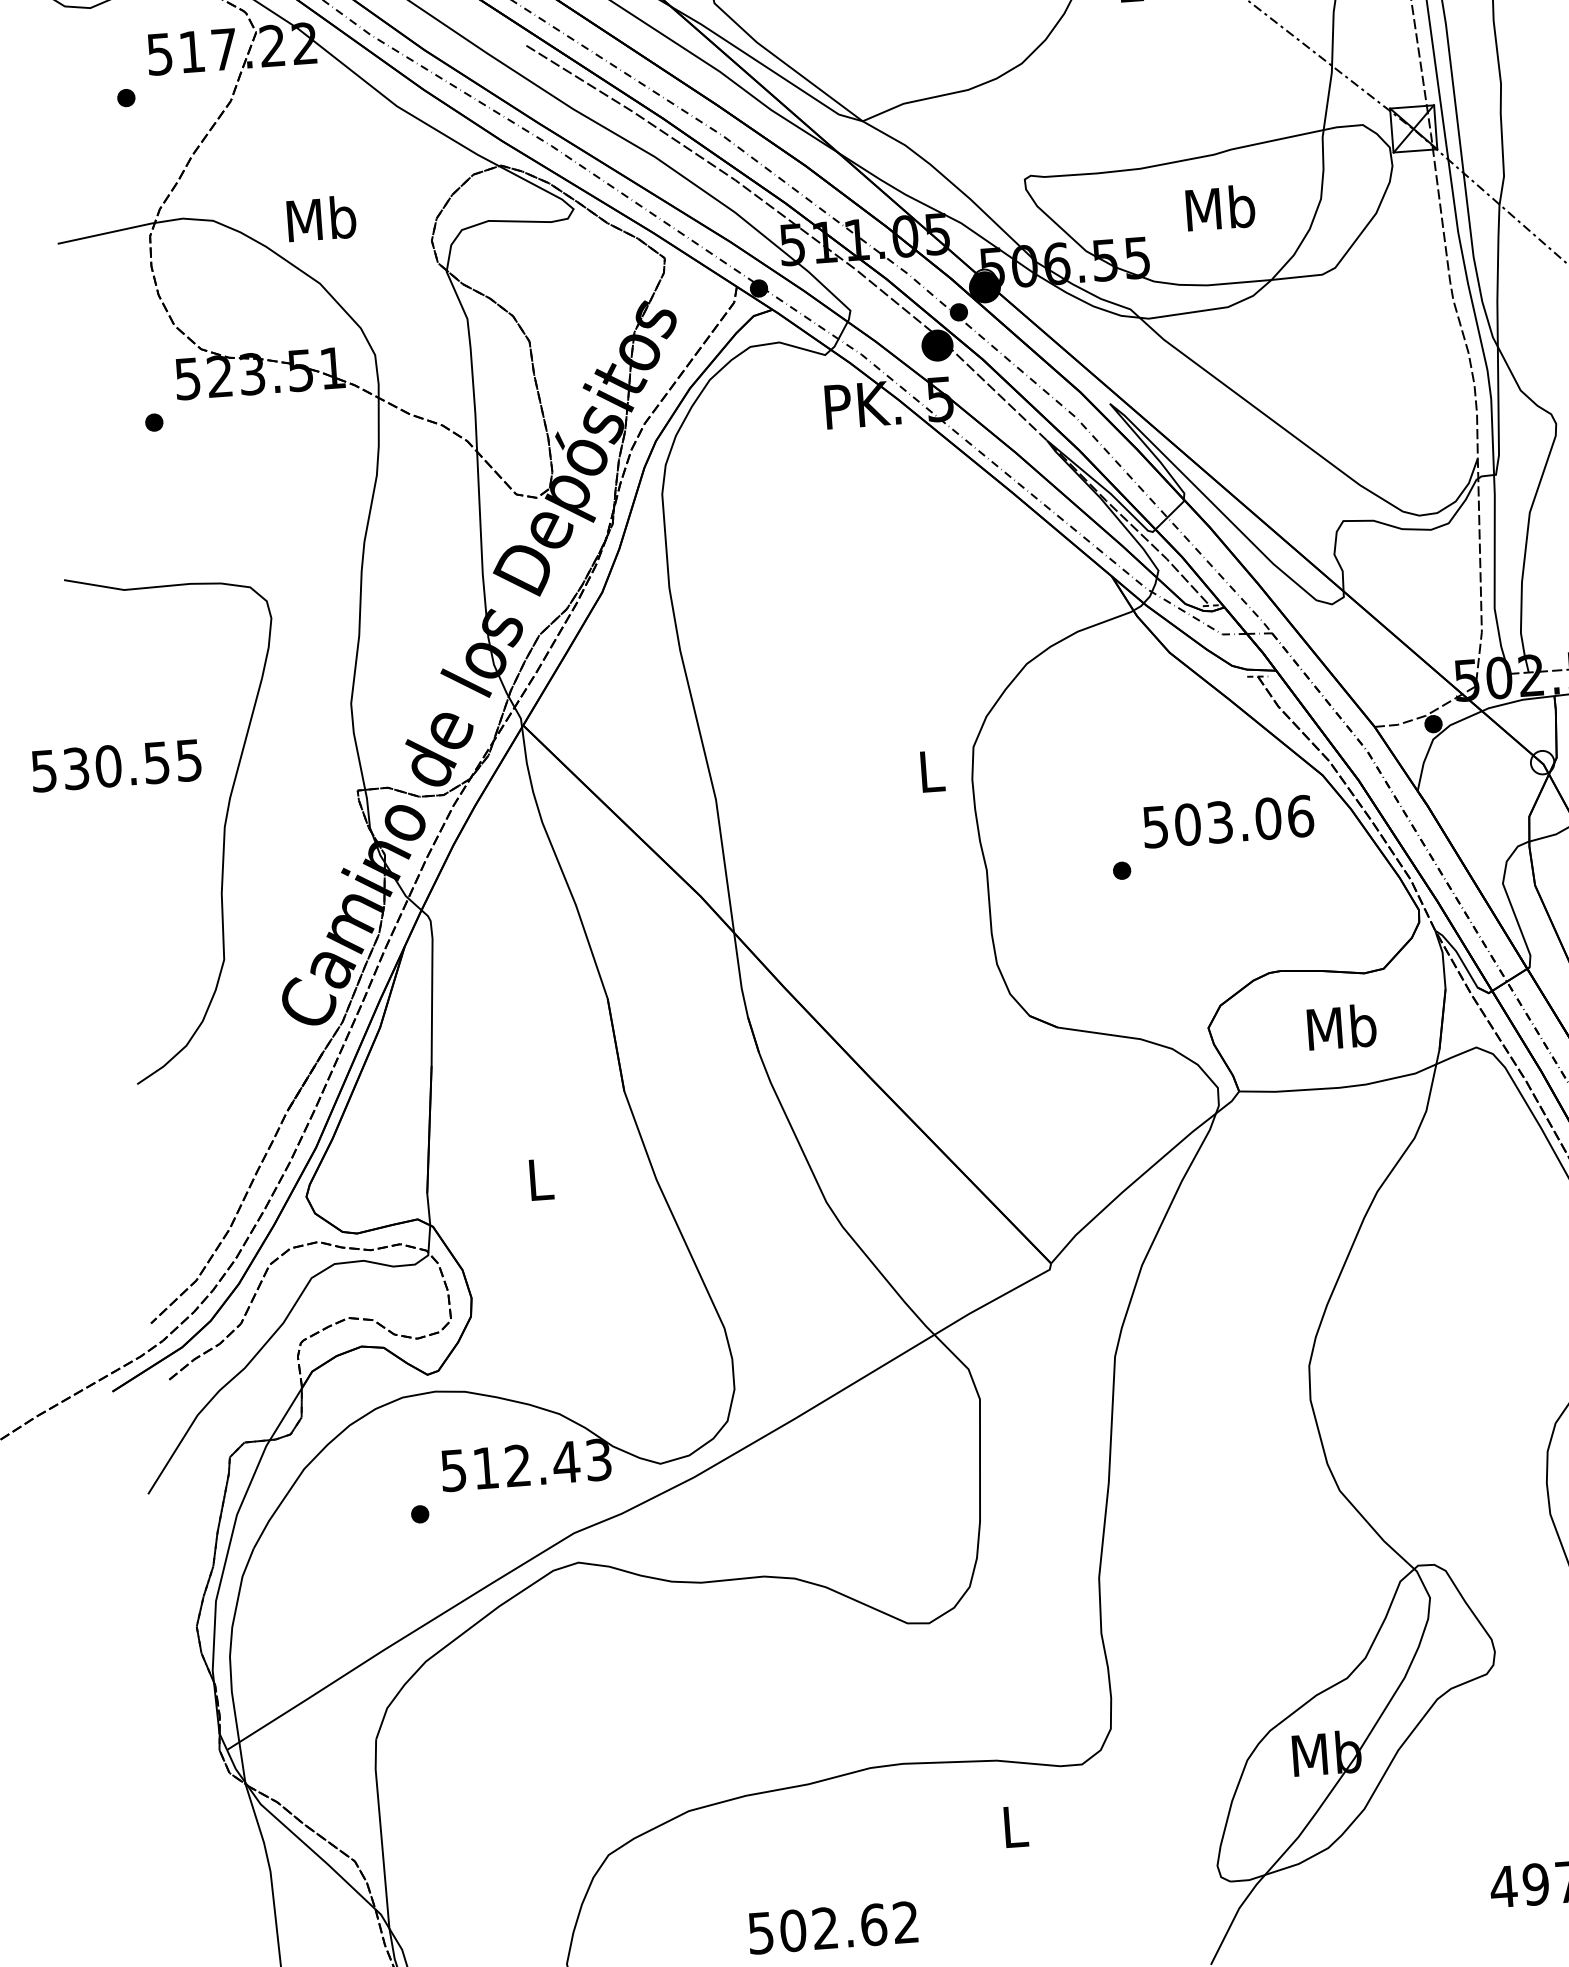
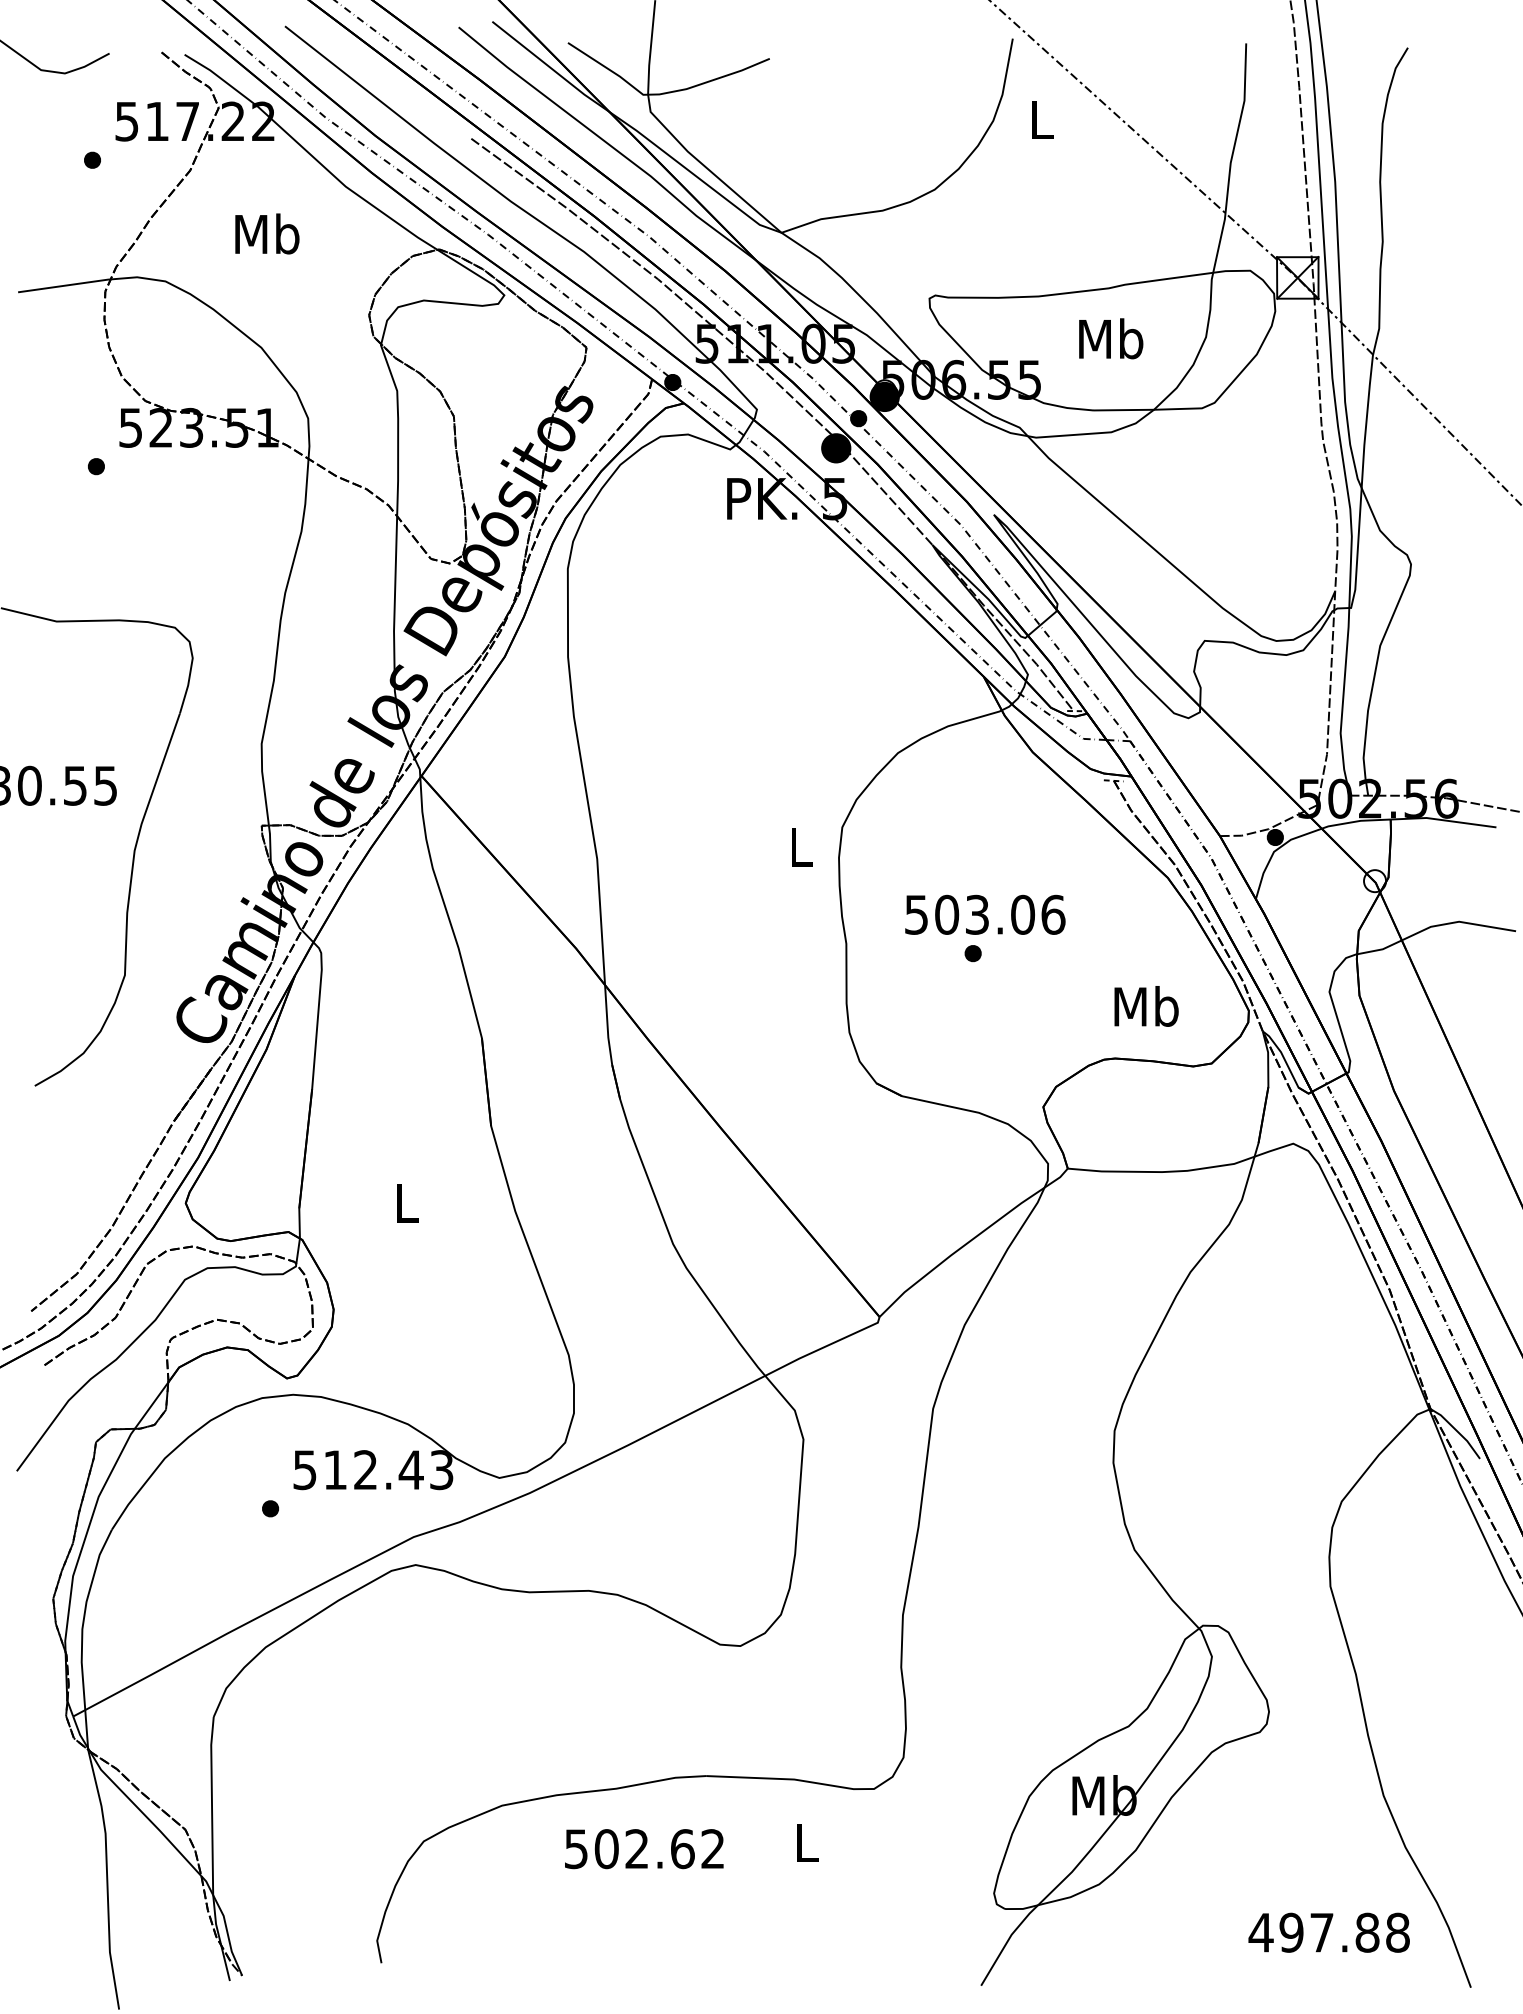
text: (321, 218) -> (267, 233), moved
text: (1228, 821) -> (985, 914), moved
text: (1341, 1027) -> (1146, 1006), moved
text: (833, 1928) -> (644, 1849), moved

